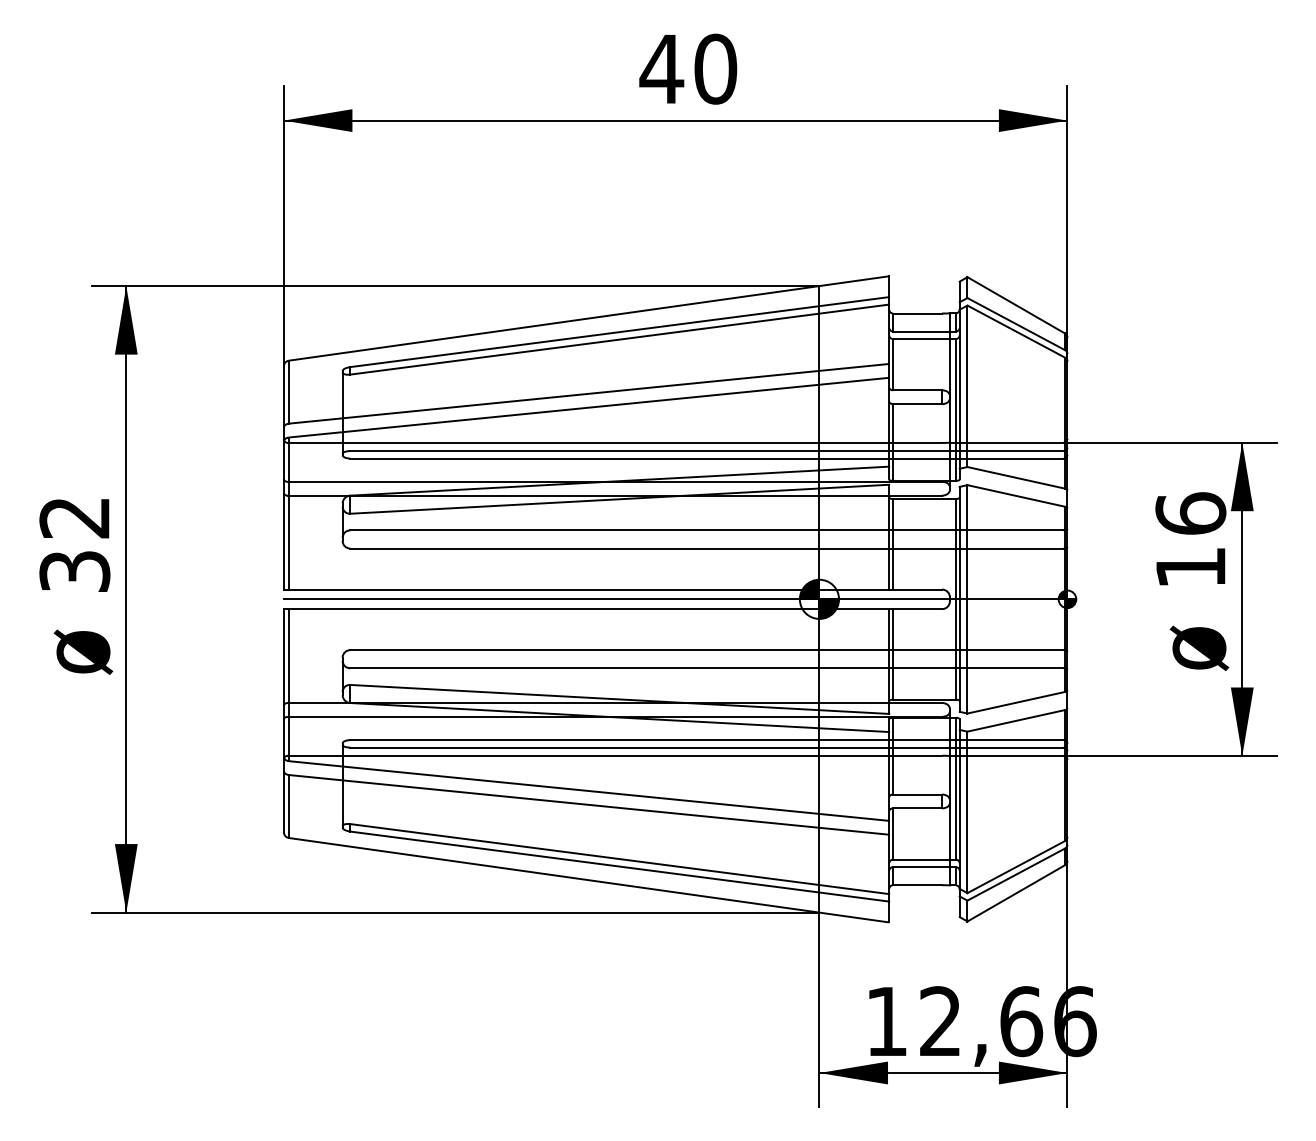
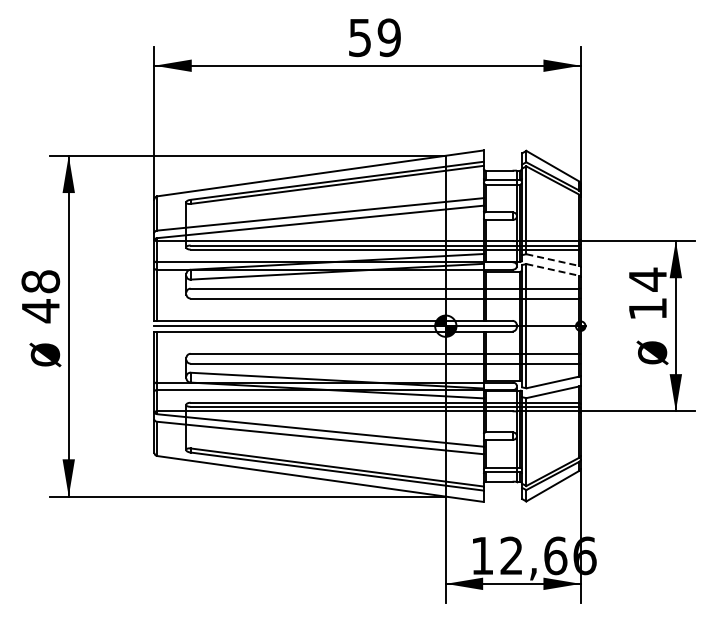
text: (686, 68) -> (373, 37), 40 -> 59
line: (1017, 478) -> (553, 260), solid -> dashed
line: (1017, 496) -> (553, 270), solid -> dashed
text: (1190, 513) -> (647, 279), 16 -> 14
text: (74, 544) -> (40, 296), 32 -> 48

